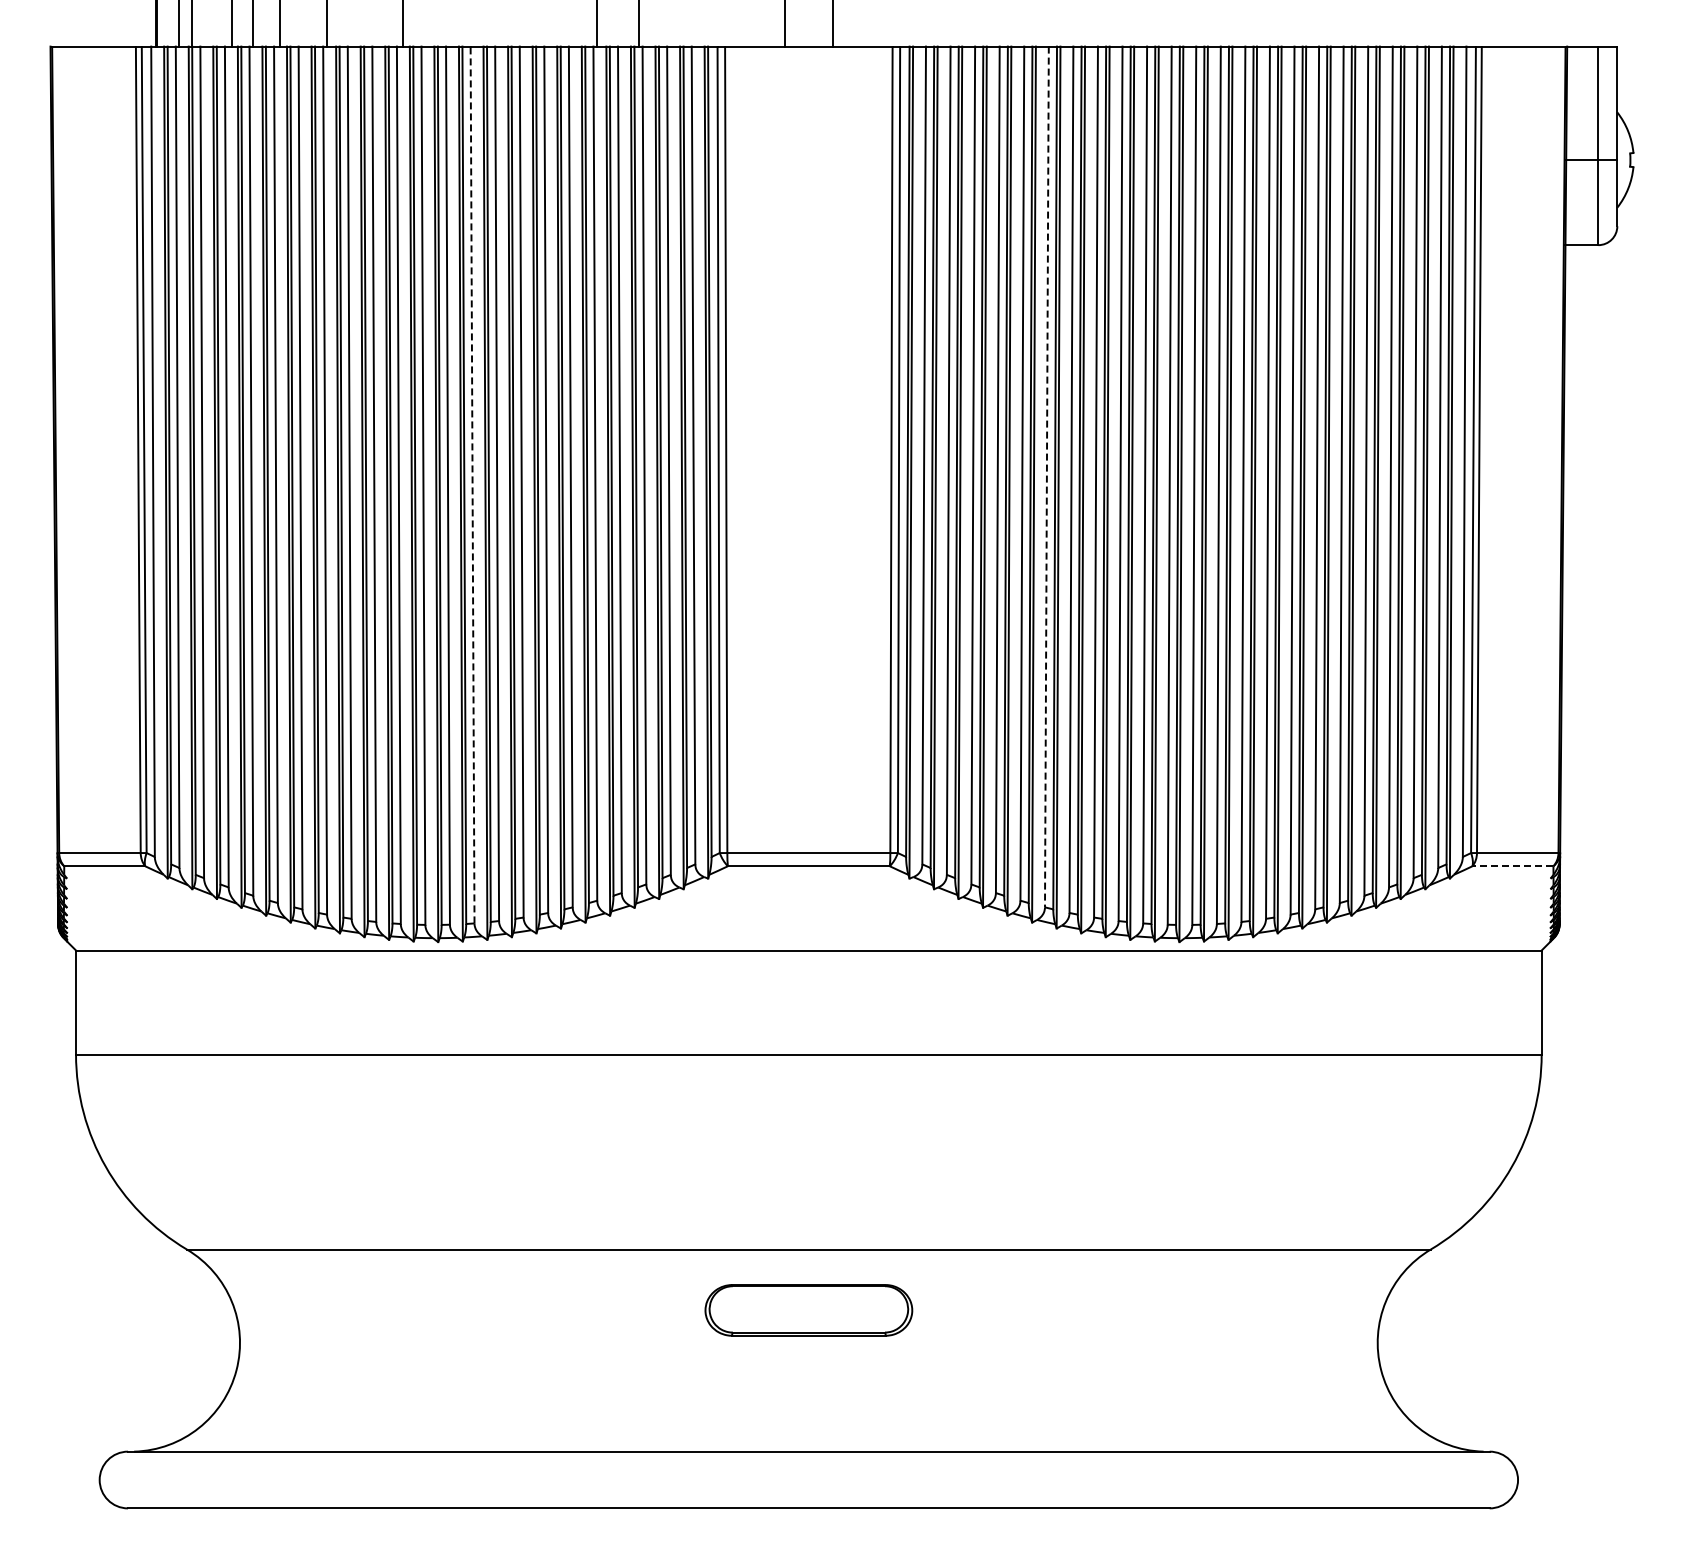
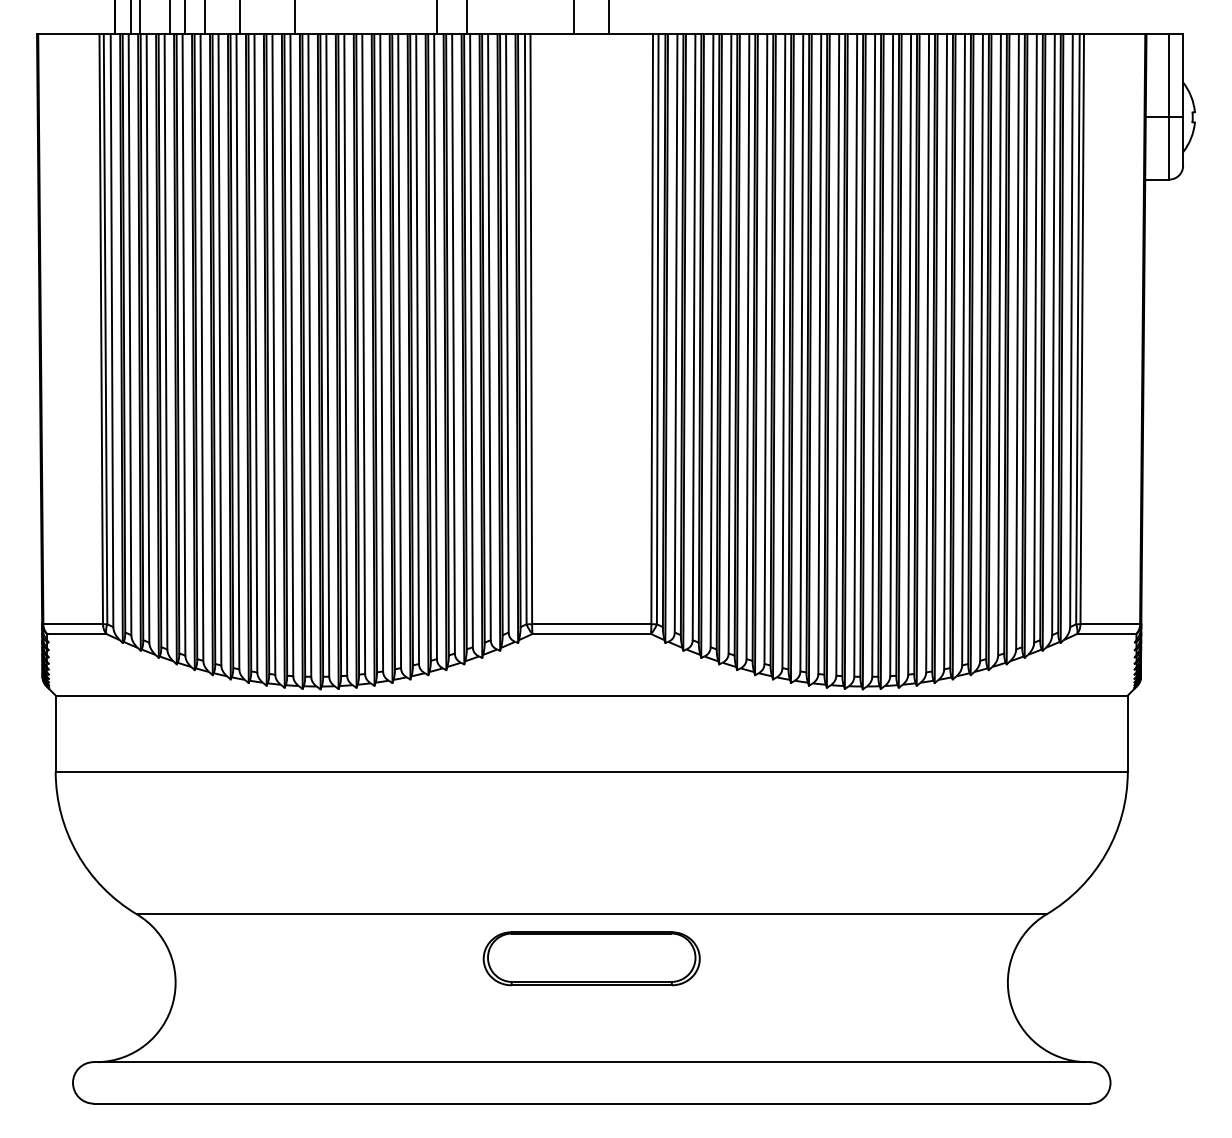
line: (1046, 477) -> (765, 349), dashed -> solid
line: (472, 484) -> (345, 354), dashed -> solid
line: (1512, 866) -> (1106, 634), dashed -> solid
part: (808, 1310) -> (591, 958), size x1.43

